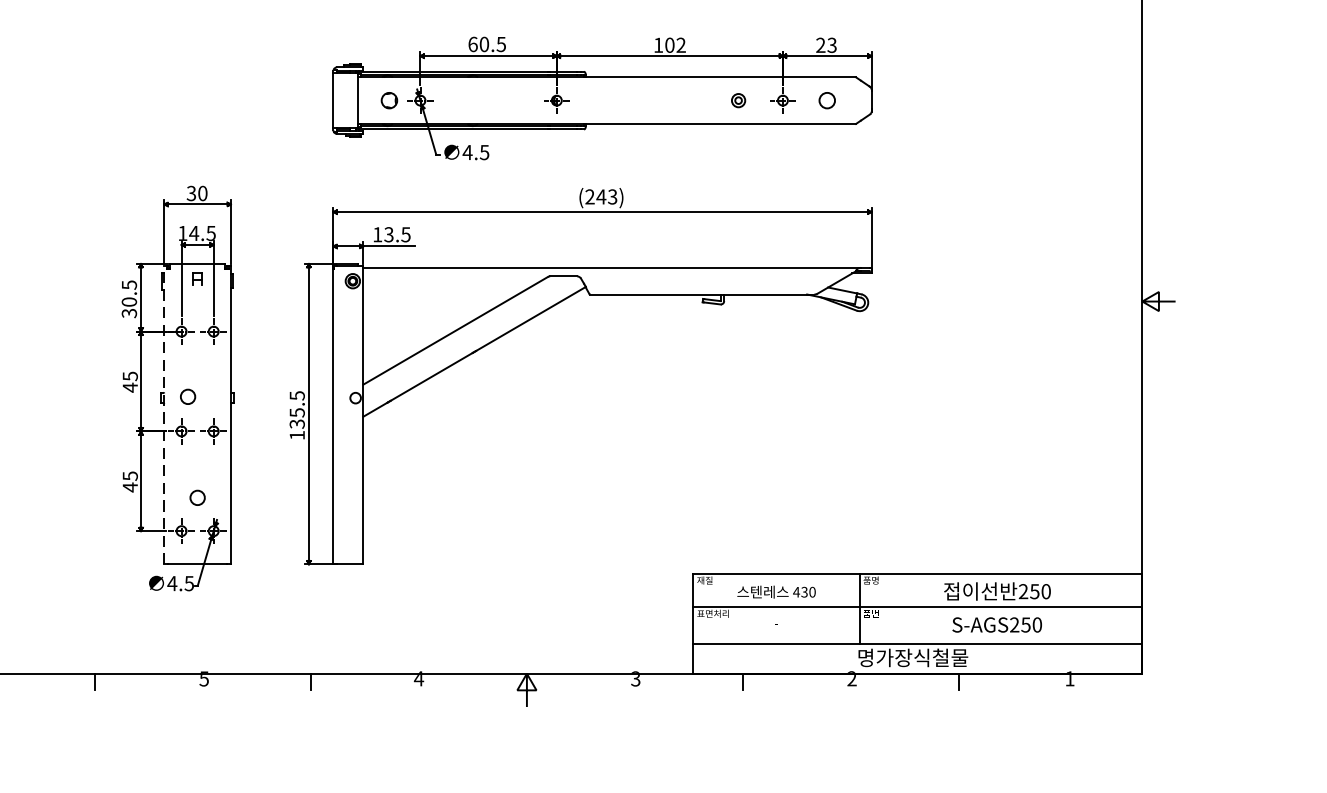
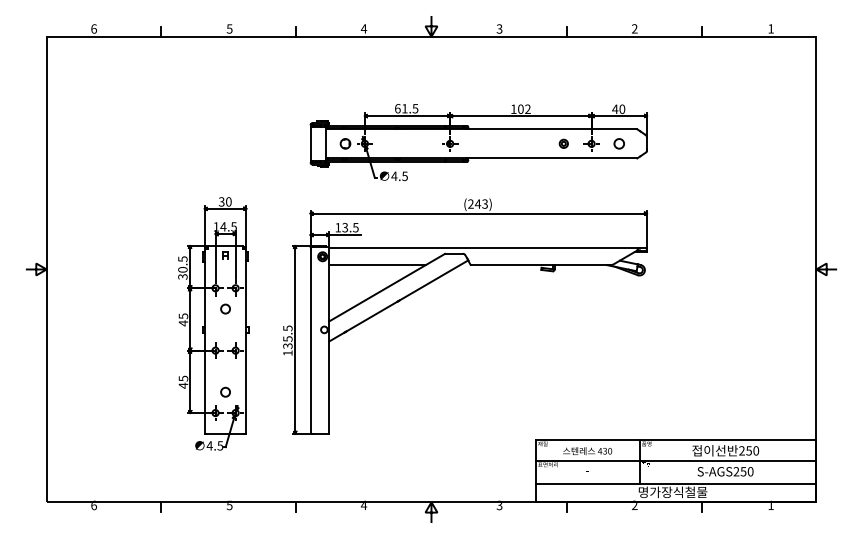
text: (483, 44) -> (404, 108), 60.5 -> 61.5
text: (825, 44) -> (618, 108), 23 -> 40
line: (440, 295) -> (377, 265), added
circle: (187, 395) -> (225, 308), moved
line: (163, 415) -> (204, 340), dashed -> solid

